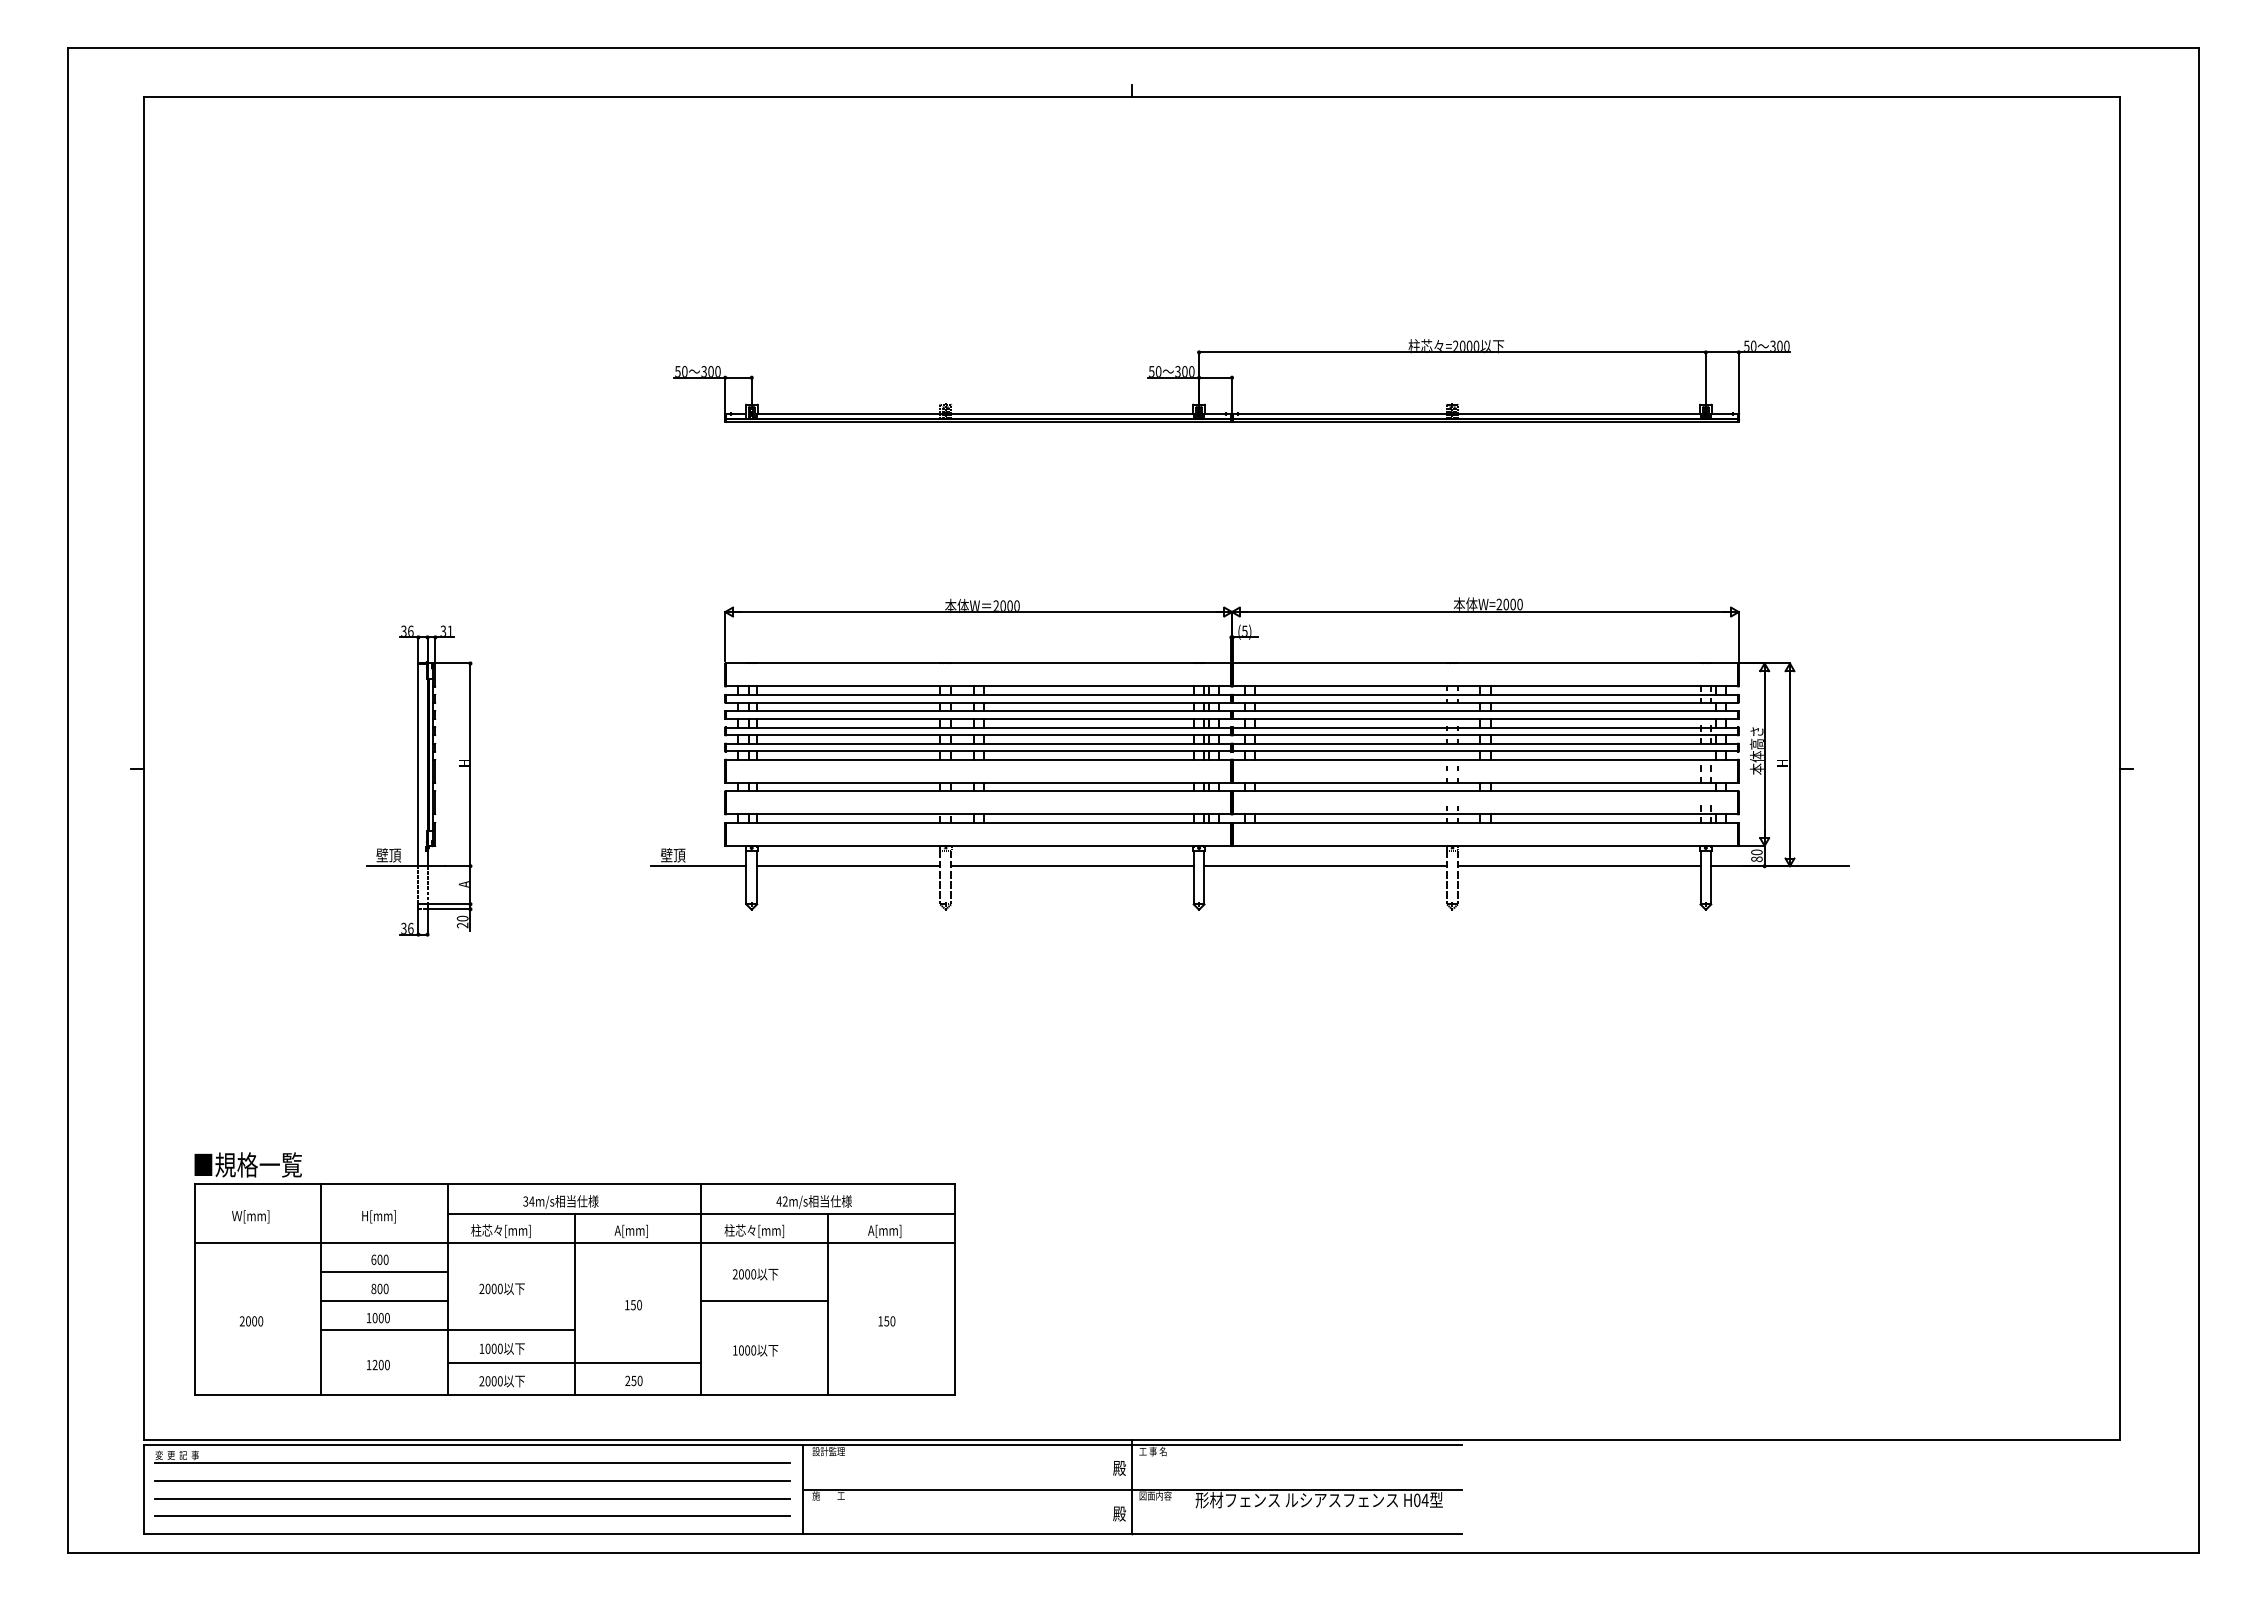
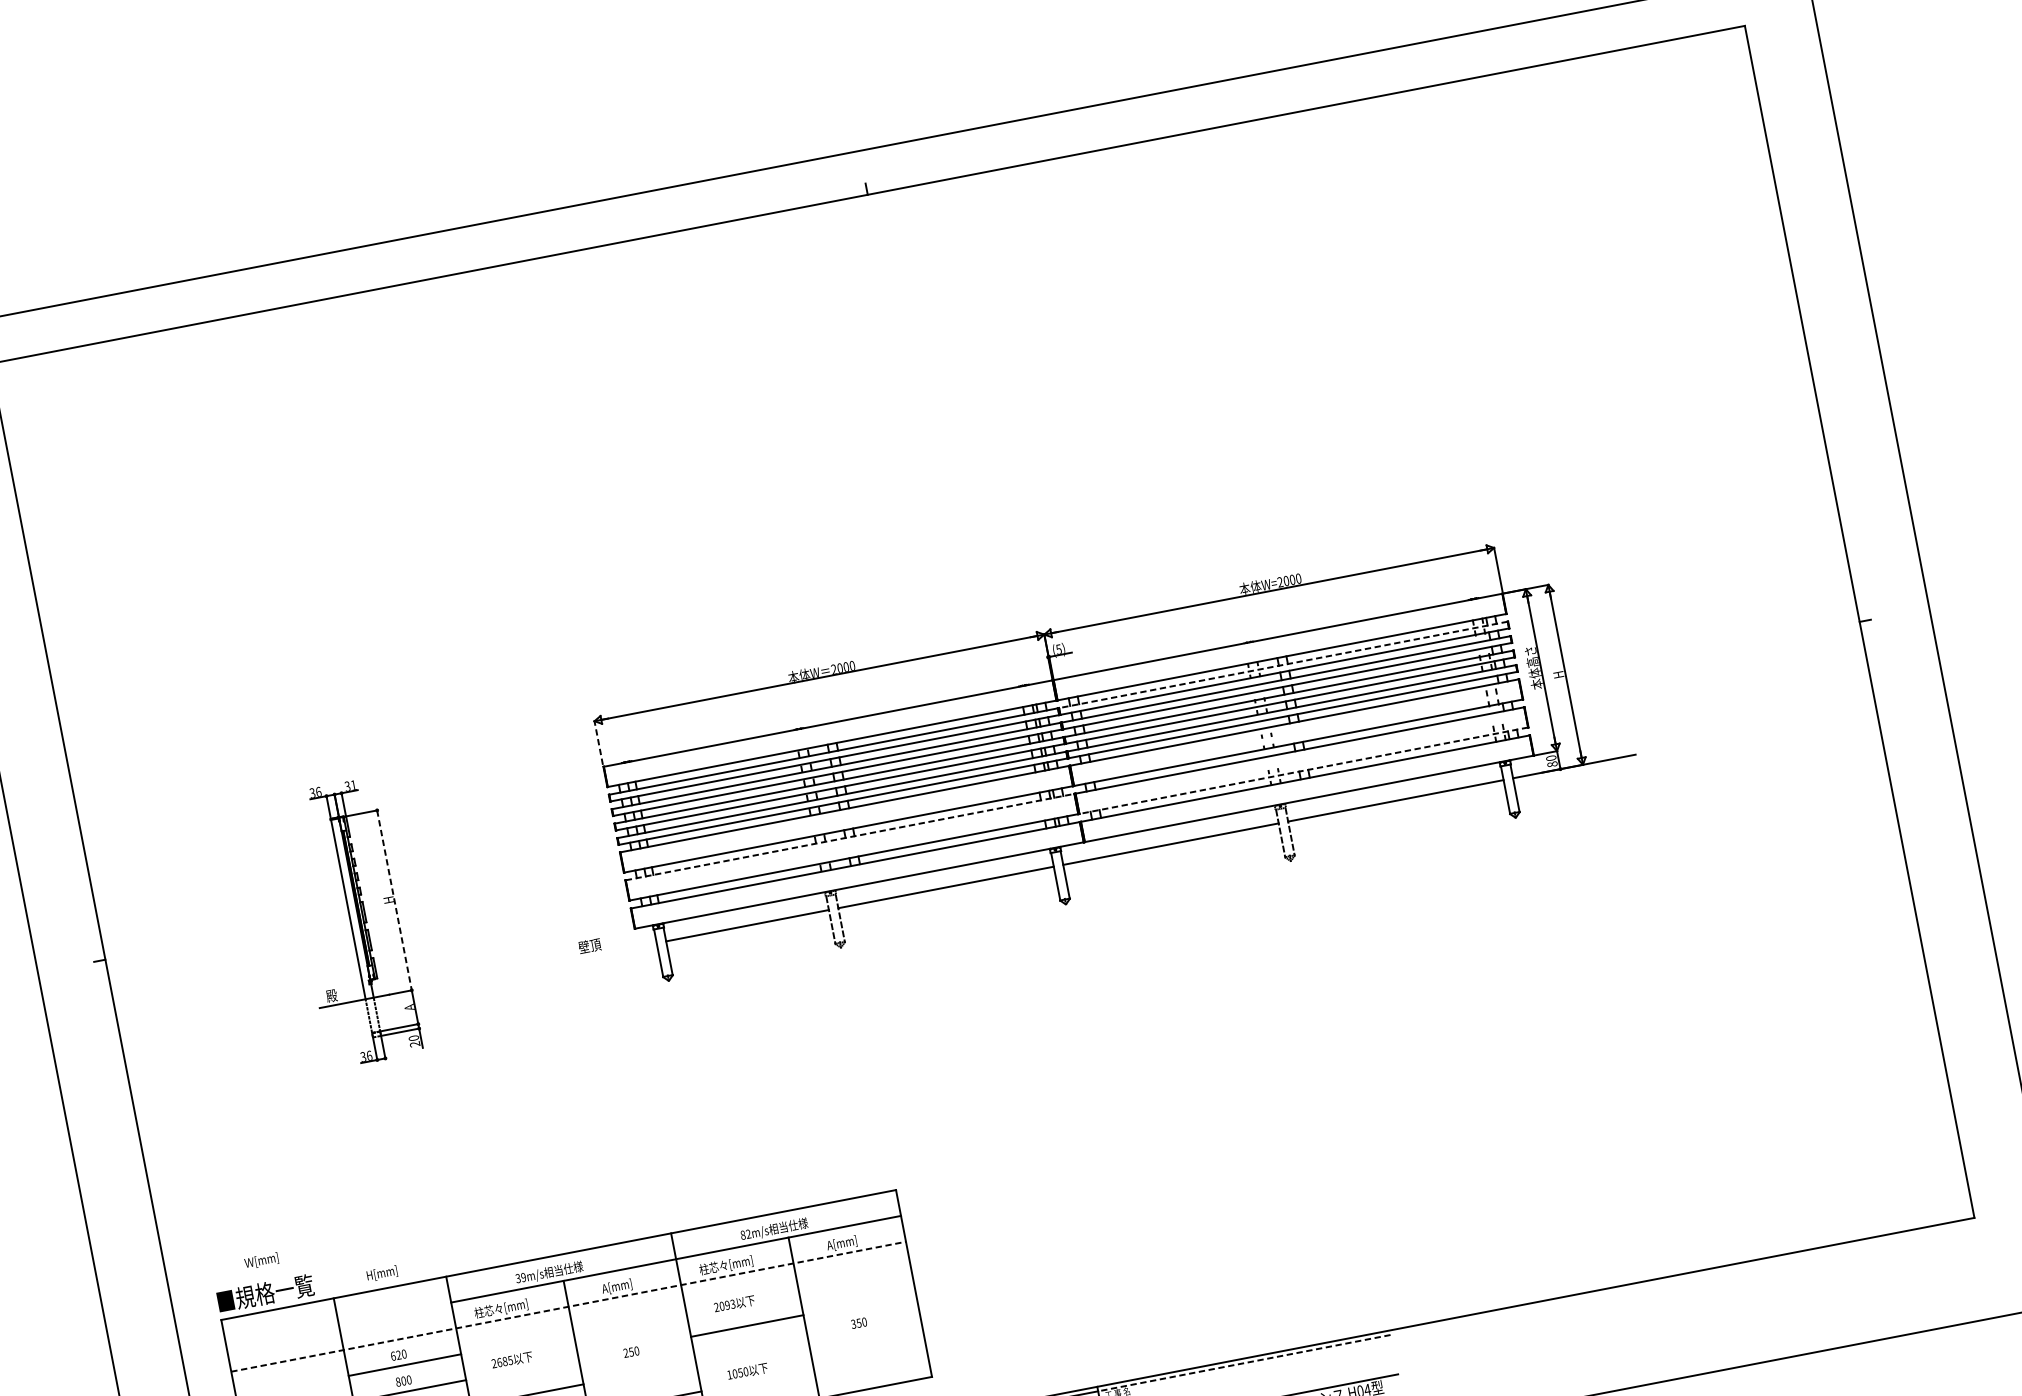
part: (1231, 380) -> (1004, 429), removed
line: (725, 636) -> (598, 742), solid -> dashed
line: (1485, 694) -> (1283, 664), solid -> dashed
line: (470, 765) -> (394, 900), solid -> dashed
line: (978, 791) -> (849, 837), solid -> dashed
line: (1485, 814) -> (1303, 770), solid -> dashed
text: (388, 855) -> (337, 994), 壁頂 -> 殿
line: (698, 866) -> (614, 951), removed
text: (531, 1201) -> (523, 1277), 34m/s -> 39m/s
text: (778, 1201) -> (742, 1235), 42m/s -> 82m/s
text: (250, 1216) -> (261, 1260), moved
text: (378, 1216) -> (381, 1273), moved
line: (575, 1242) -> (569, 1306), solid -> dashed
text: (379, 1259) -> (398, 1355), 600 -> 620
text: (750, 1274) -> (730, 1304), 2000 -> 2093
text: (493, 1288) -> (504, 1361), 2000 -> 2685
text: (626, 1304) -> (625, 1352), 150 -> 250
text: (880, 1321) -> (853, 1324), 150 -> 350
text: (747, 1350) -> (740, 1372), 1000 -> 1050
line: (1296, 1445) -> (1244, 1363), solid -> dashed

